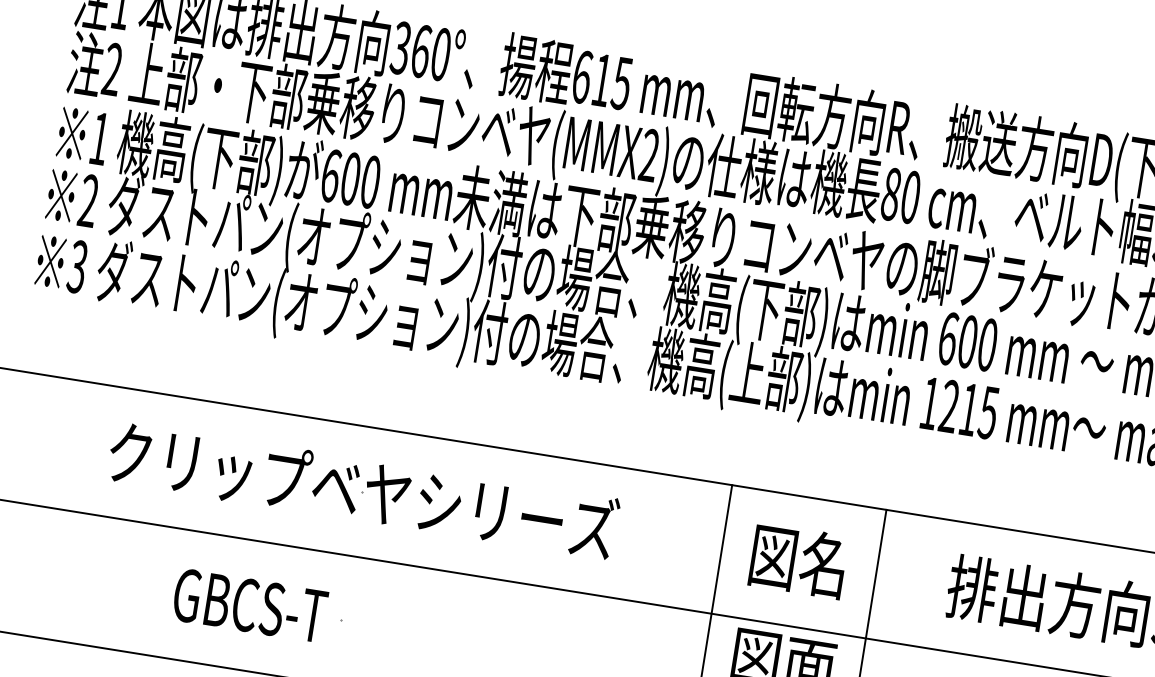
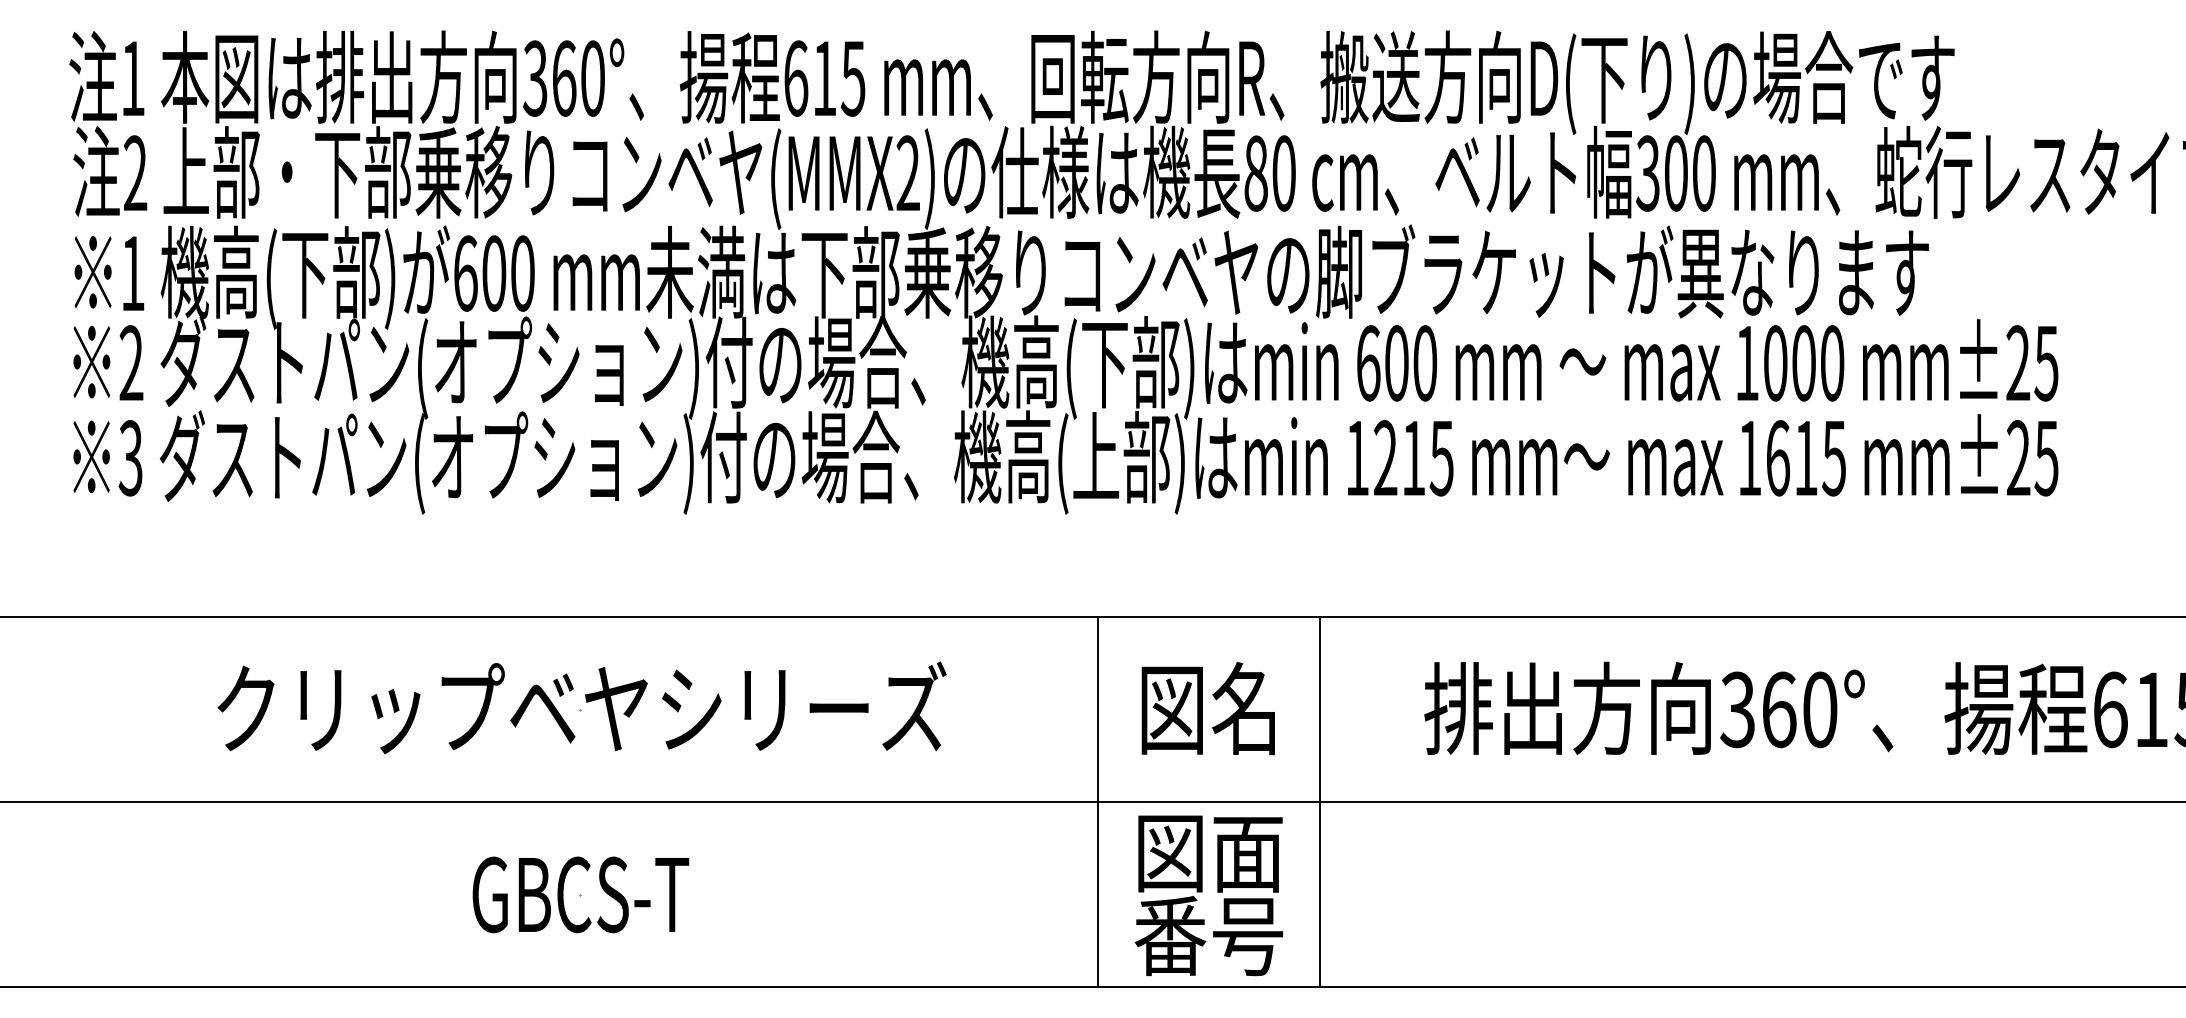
text: (249, 605) -> (580, 894), moved

